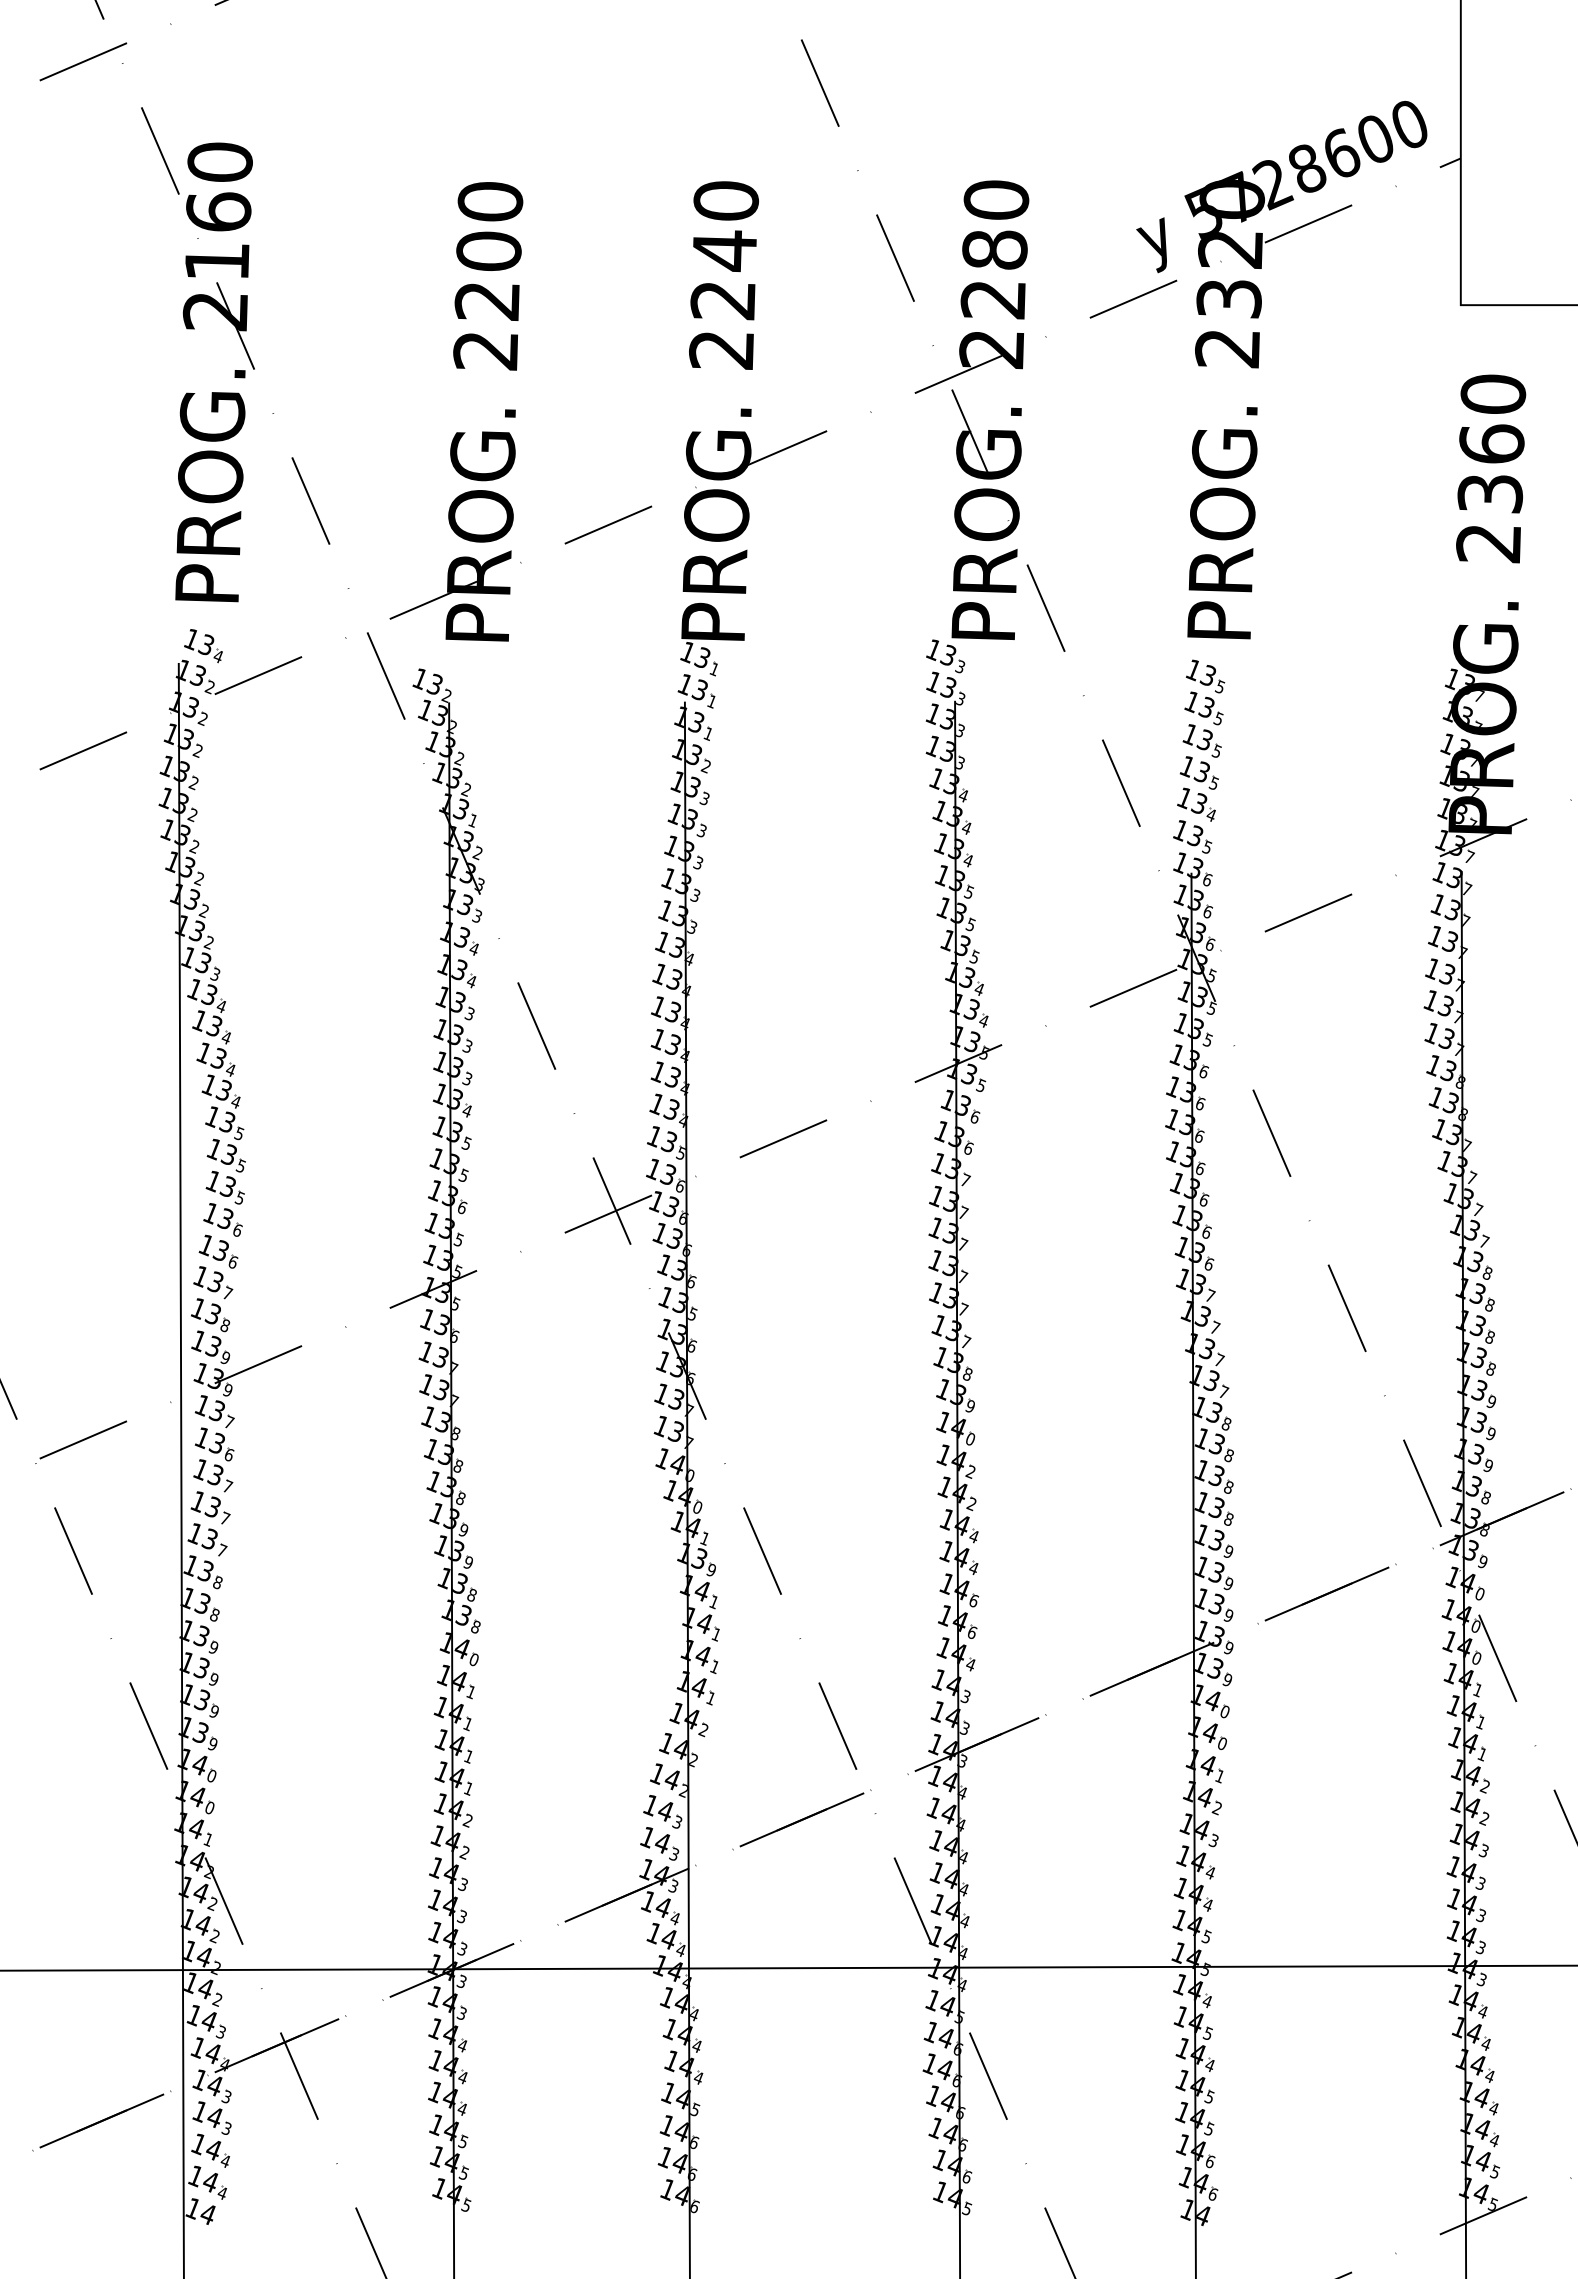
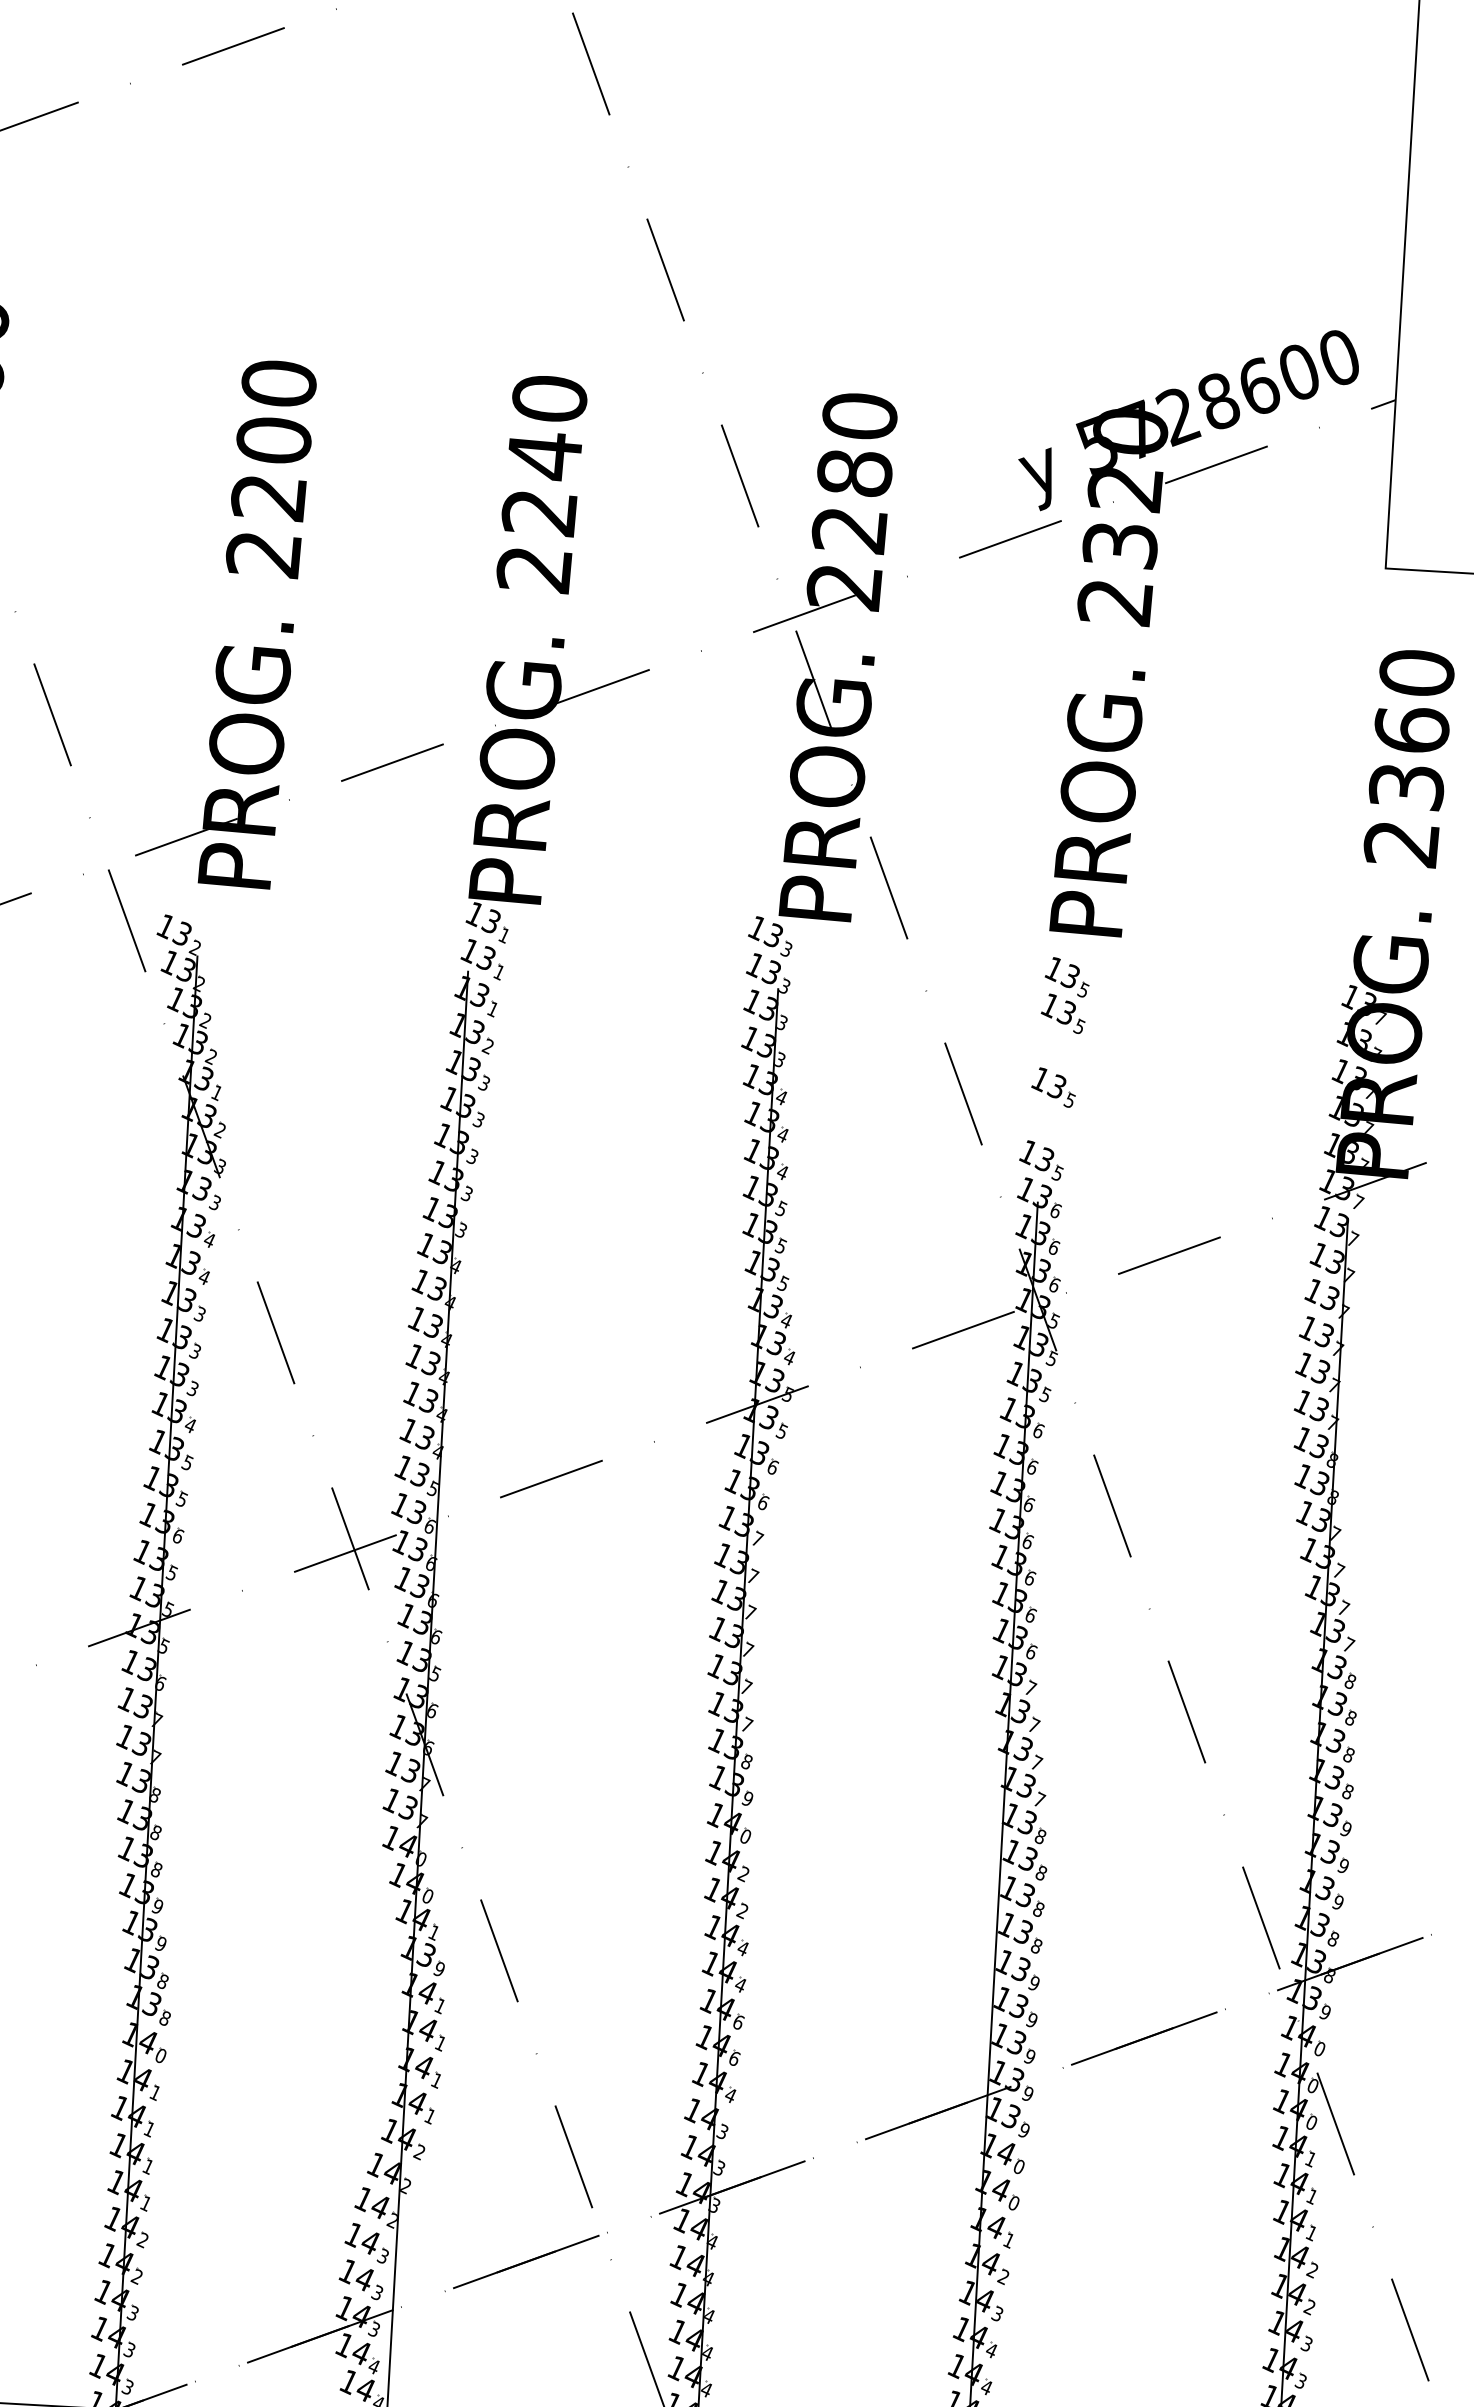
part: (1201, 740) -> (1058, 1050), removed
part: (1196, 804) -> (1048, 1123), removed

